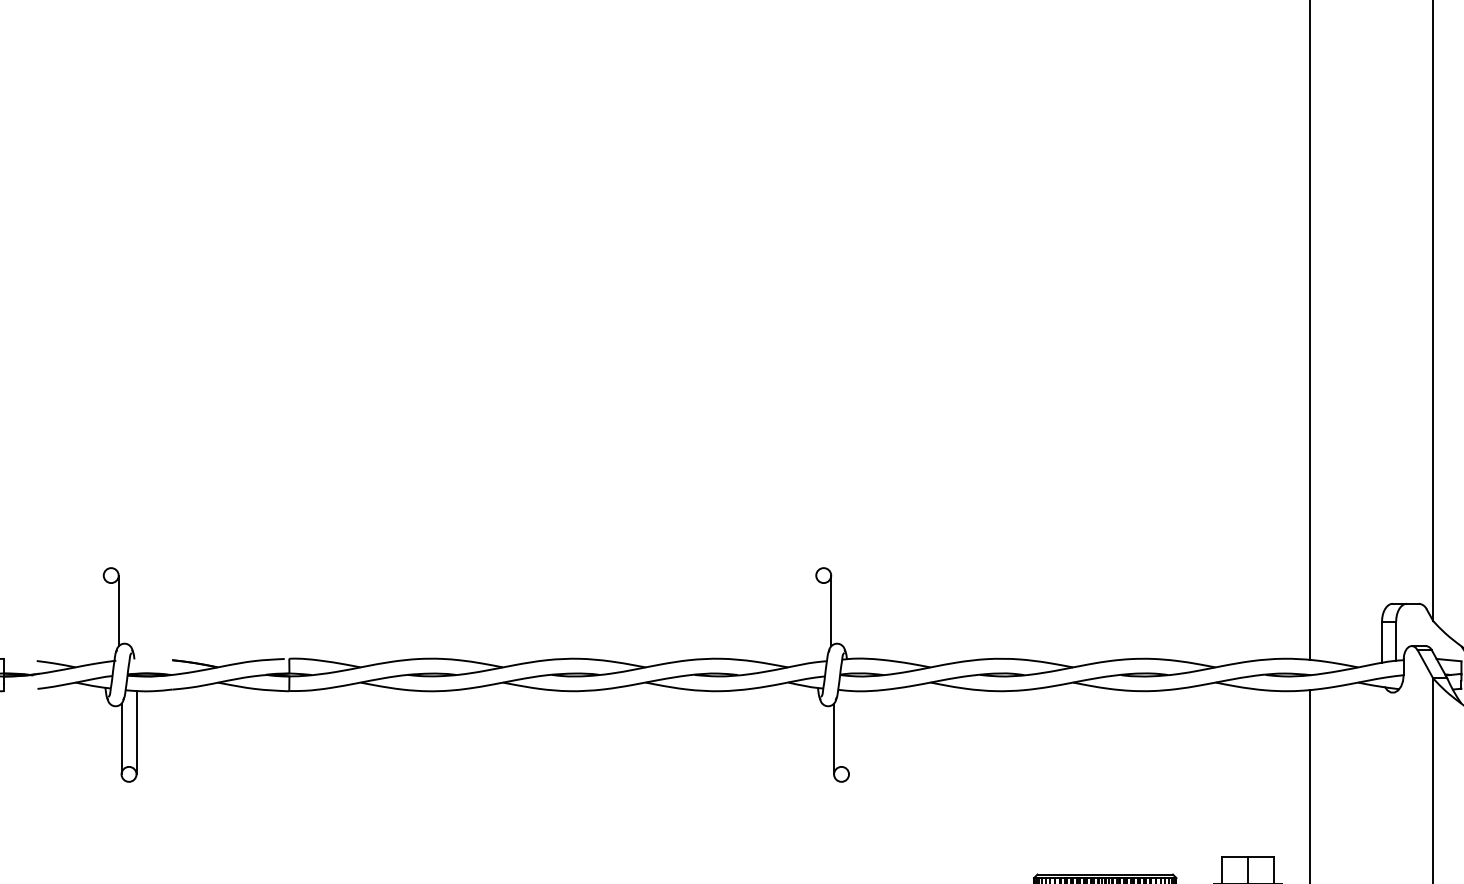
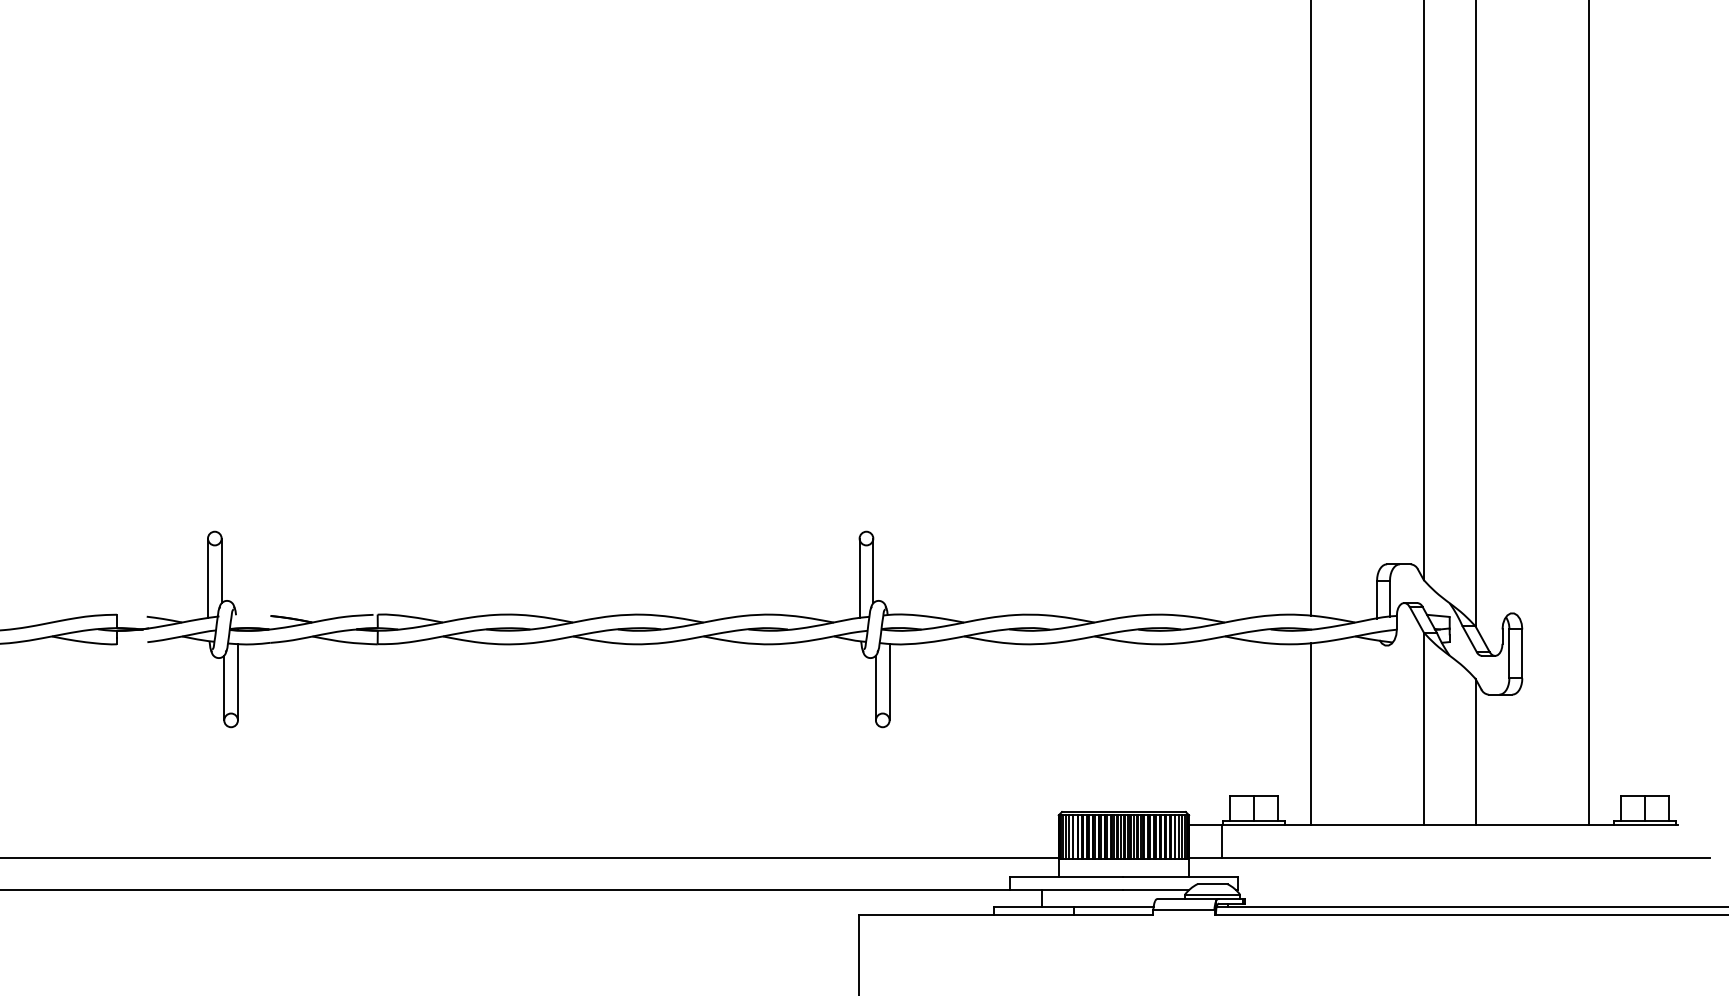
line: (816, 618) -> (859, 577), added
line: (103, 619) -> (207, 578), added
line: (848, 731) -> (889, 681), added

